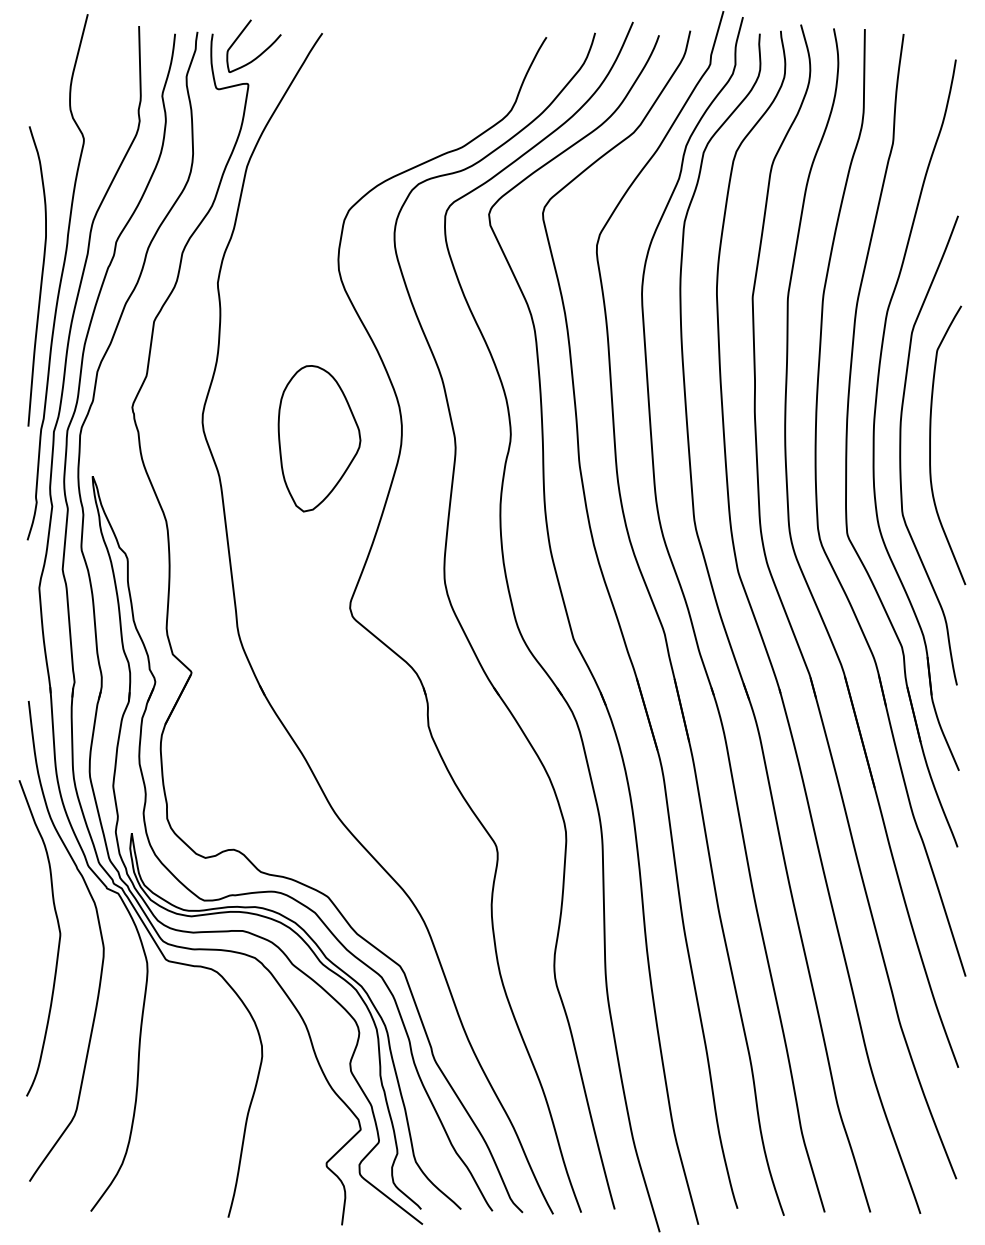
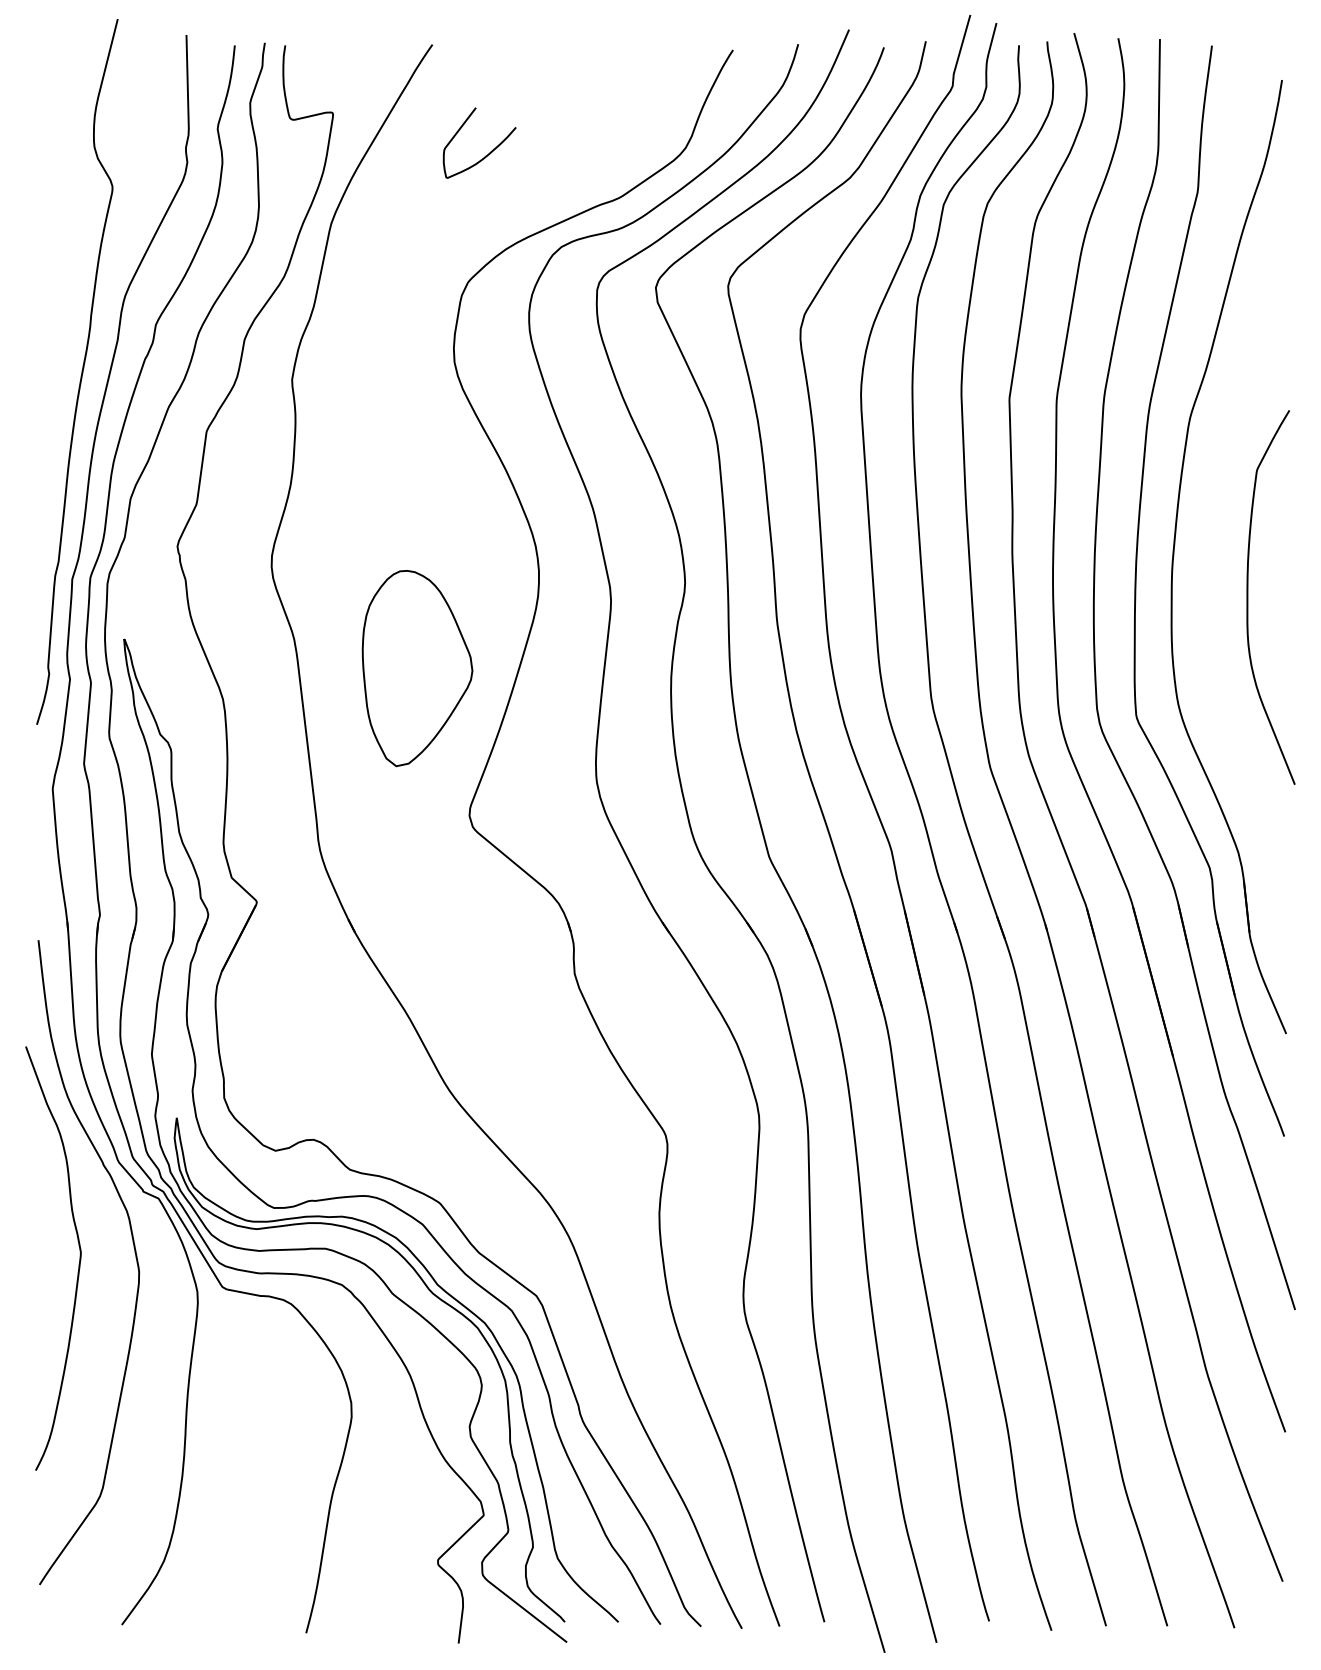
curve: (261, 53) -> (489, 152), moved
curve: (41, 276) -> (55, 370), removed
part: (319, 438) -> (417, 668), moved
curve: (901, 450) -> (1208, 604), removed

